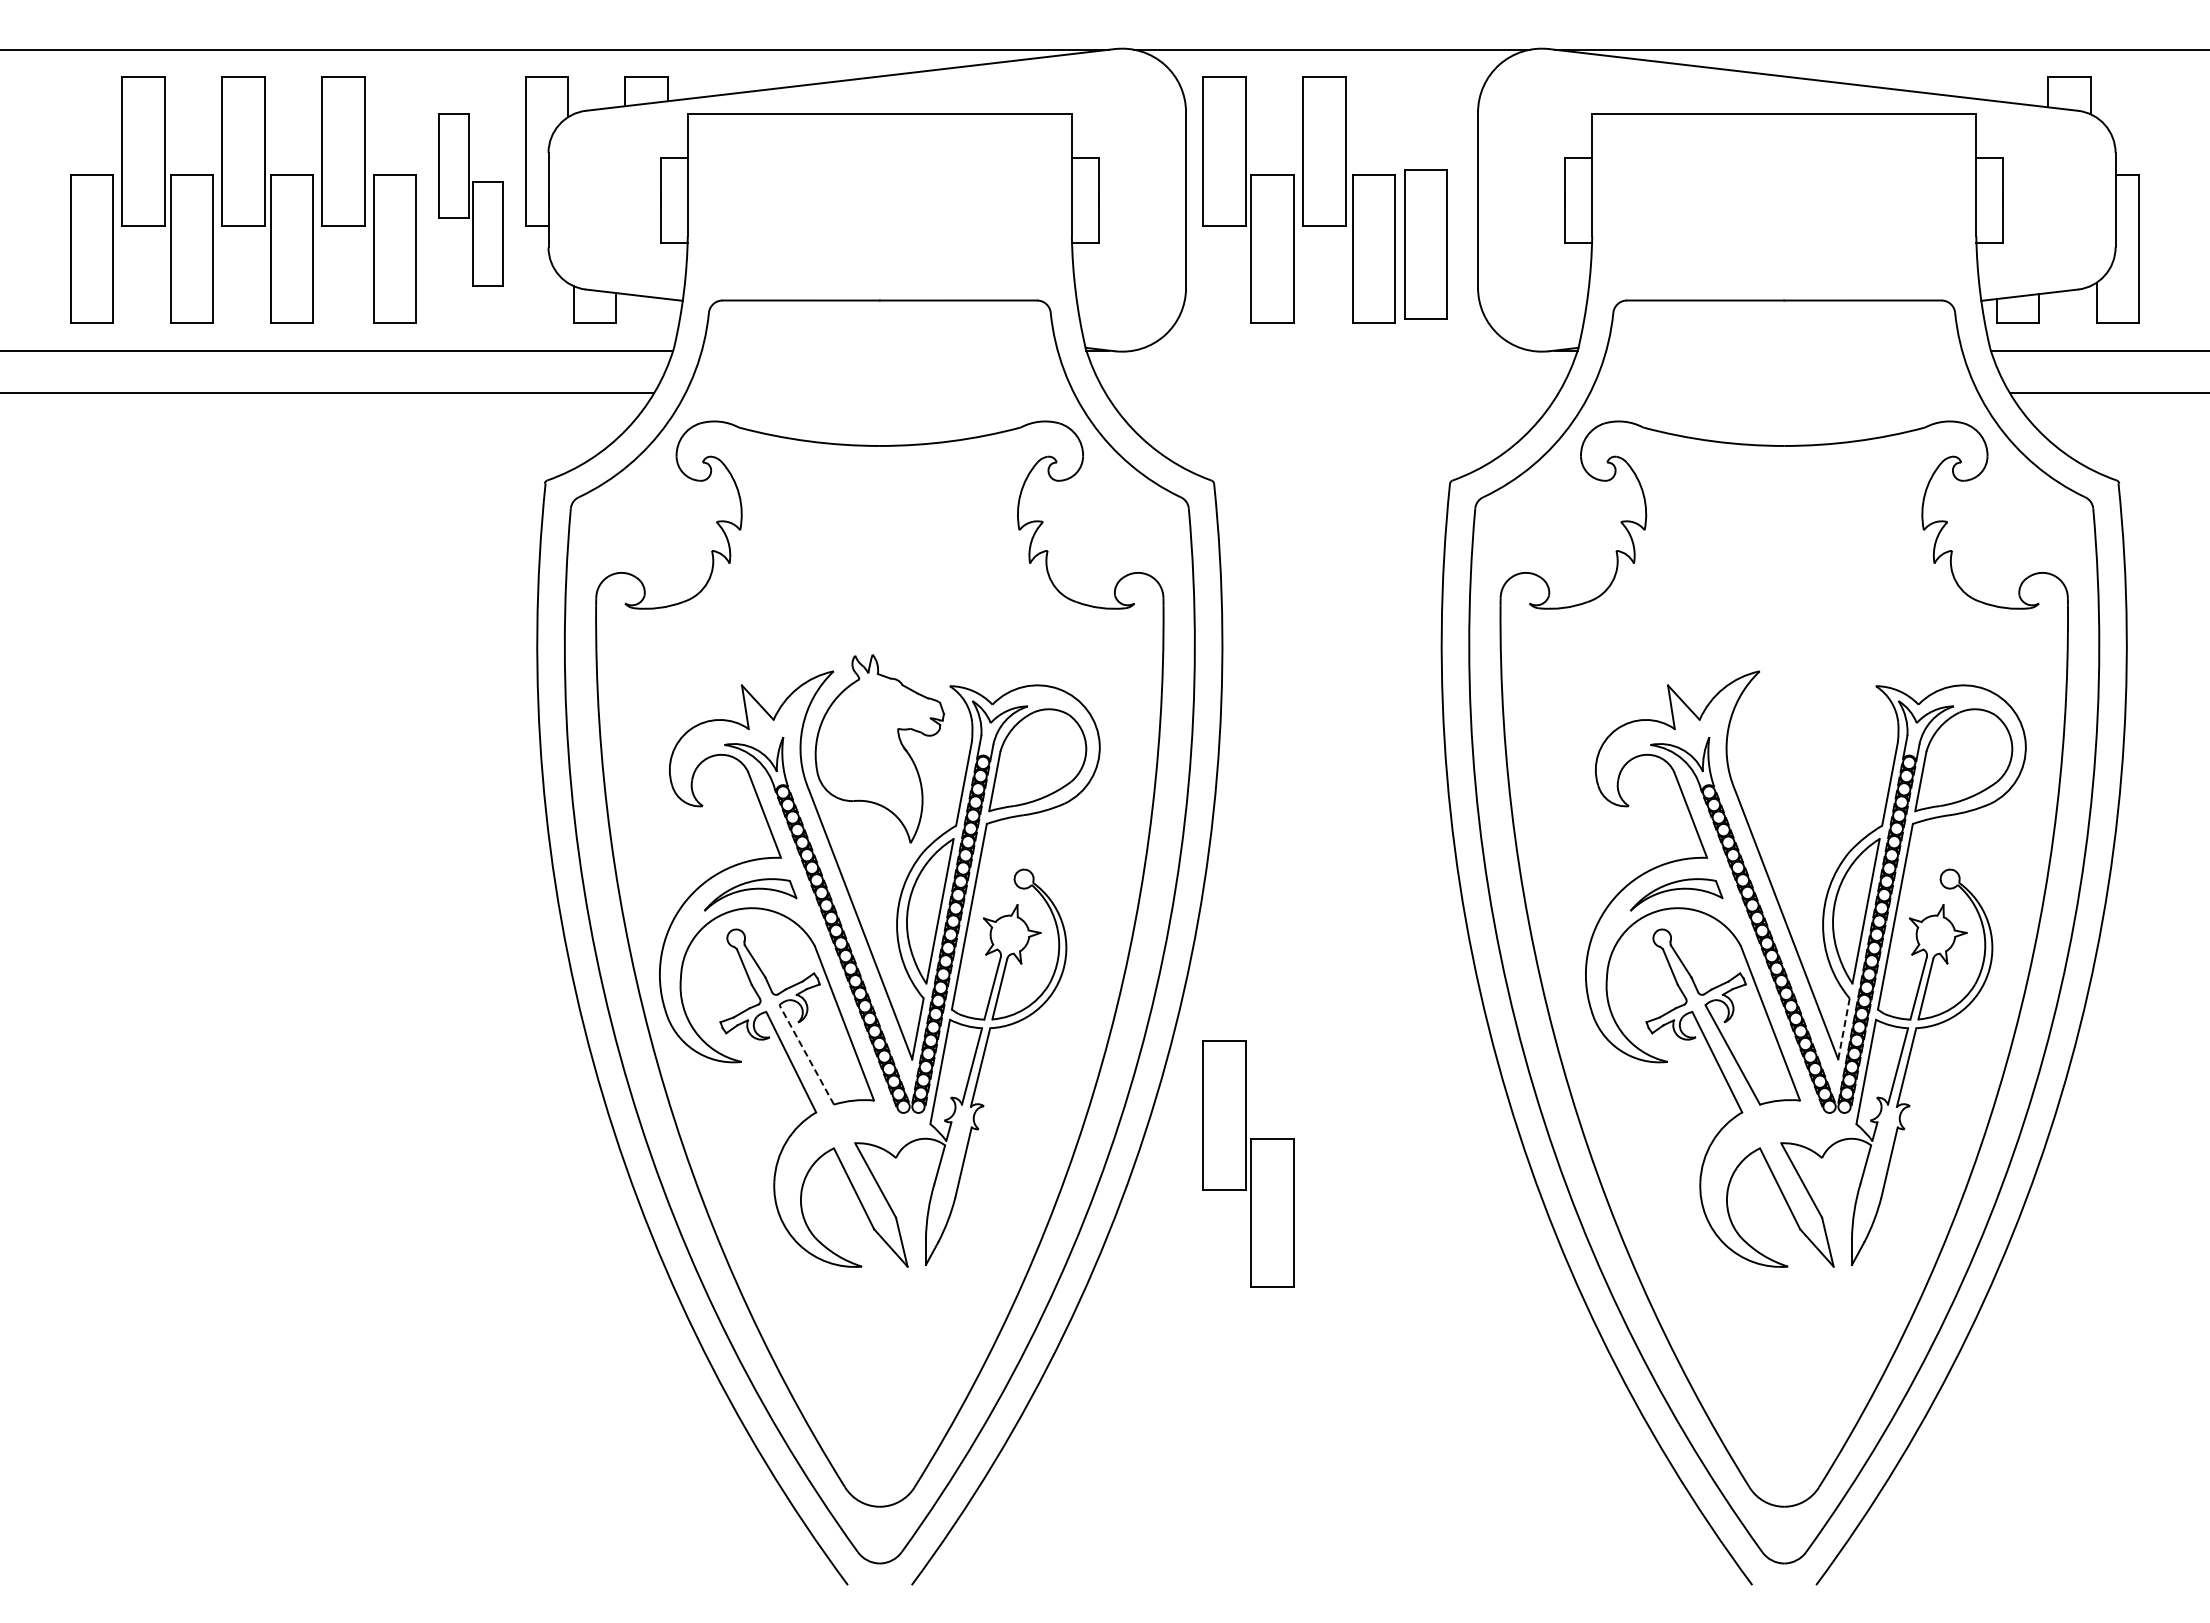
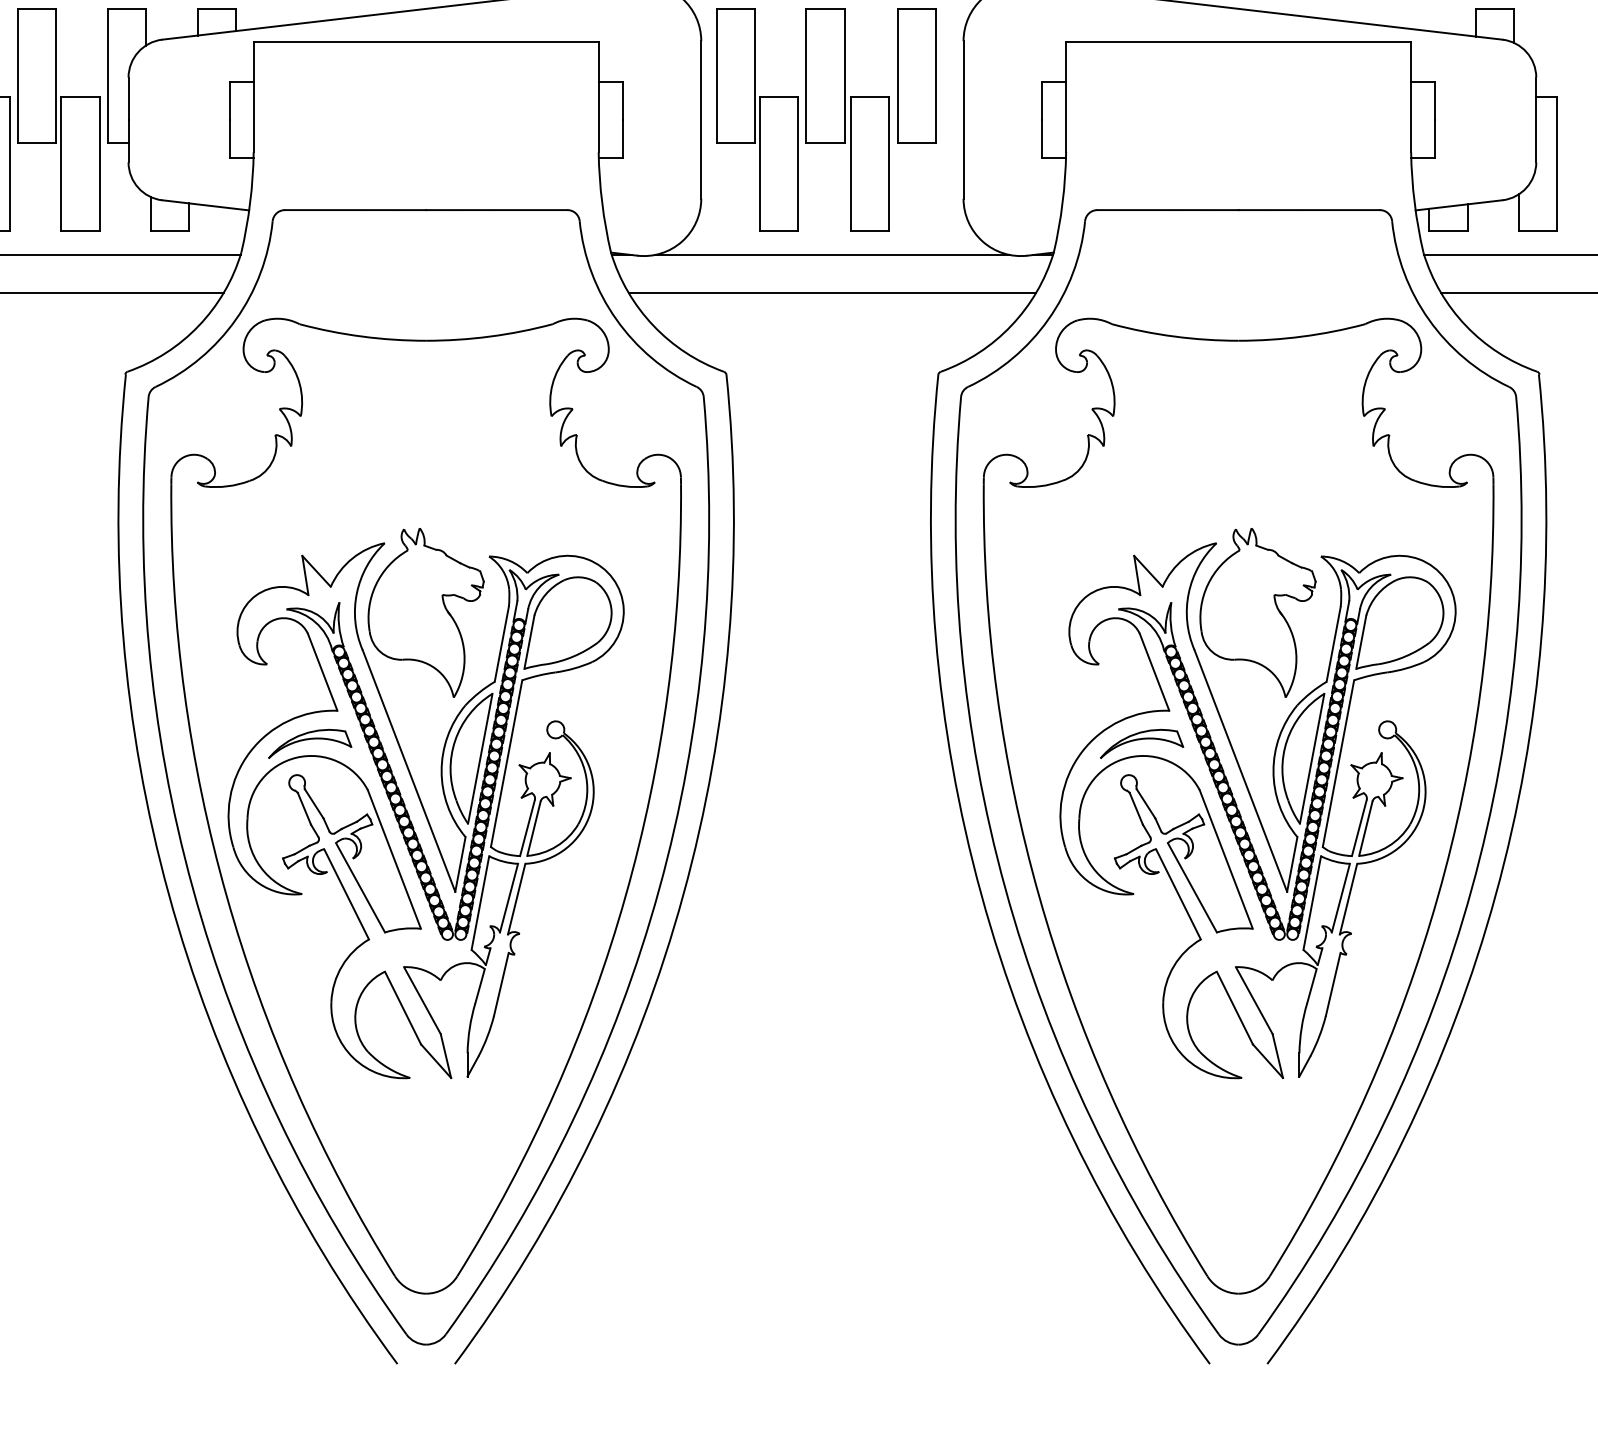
part: (470, 199) -> (58, 119), size x1.43
part: (1425, 244) -> (916, 76), moved
line: (1332, 350) -> (832, 255), added
line: (1331, 393) -> (831, 293), added
part: (1805, 748) -> (1257, 612), added
line: (1843, 1028) -> (1291, 864), dashed -> solid
line: (806, 1054) -> (360, 887), dashed -> solid
part: (1248, 1163) -> (757, 985), removed

